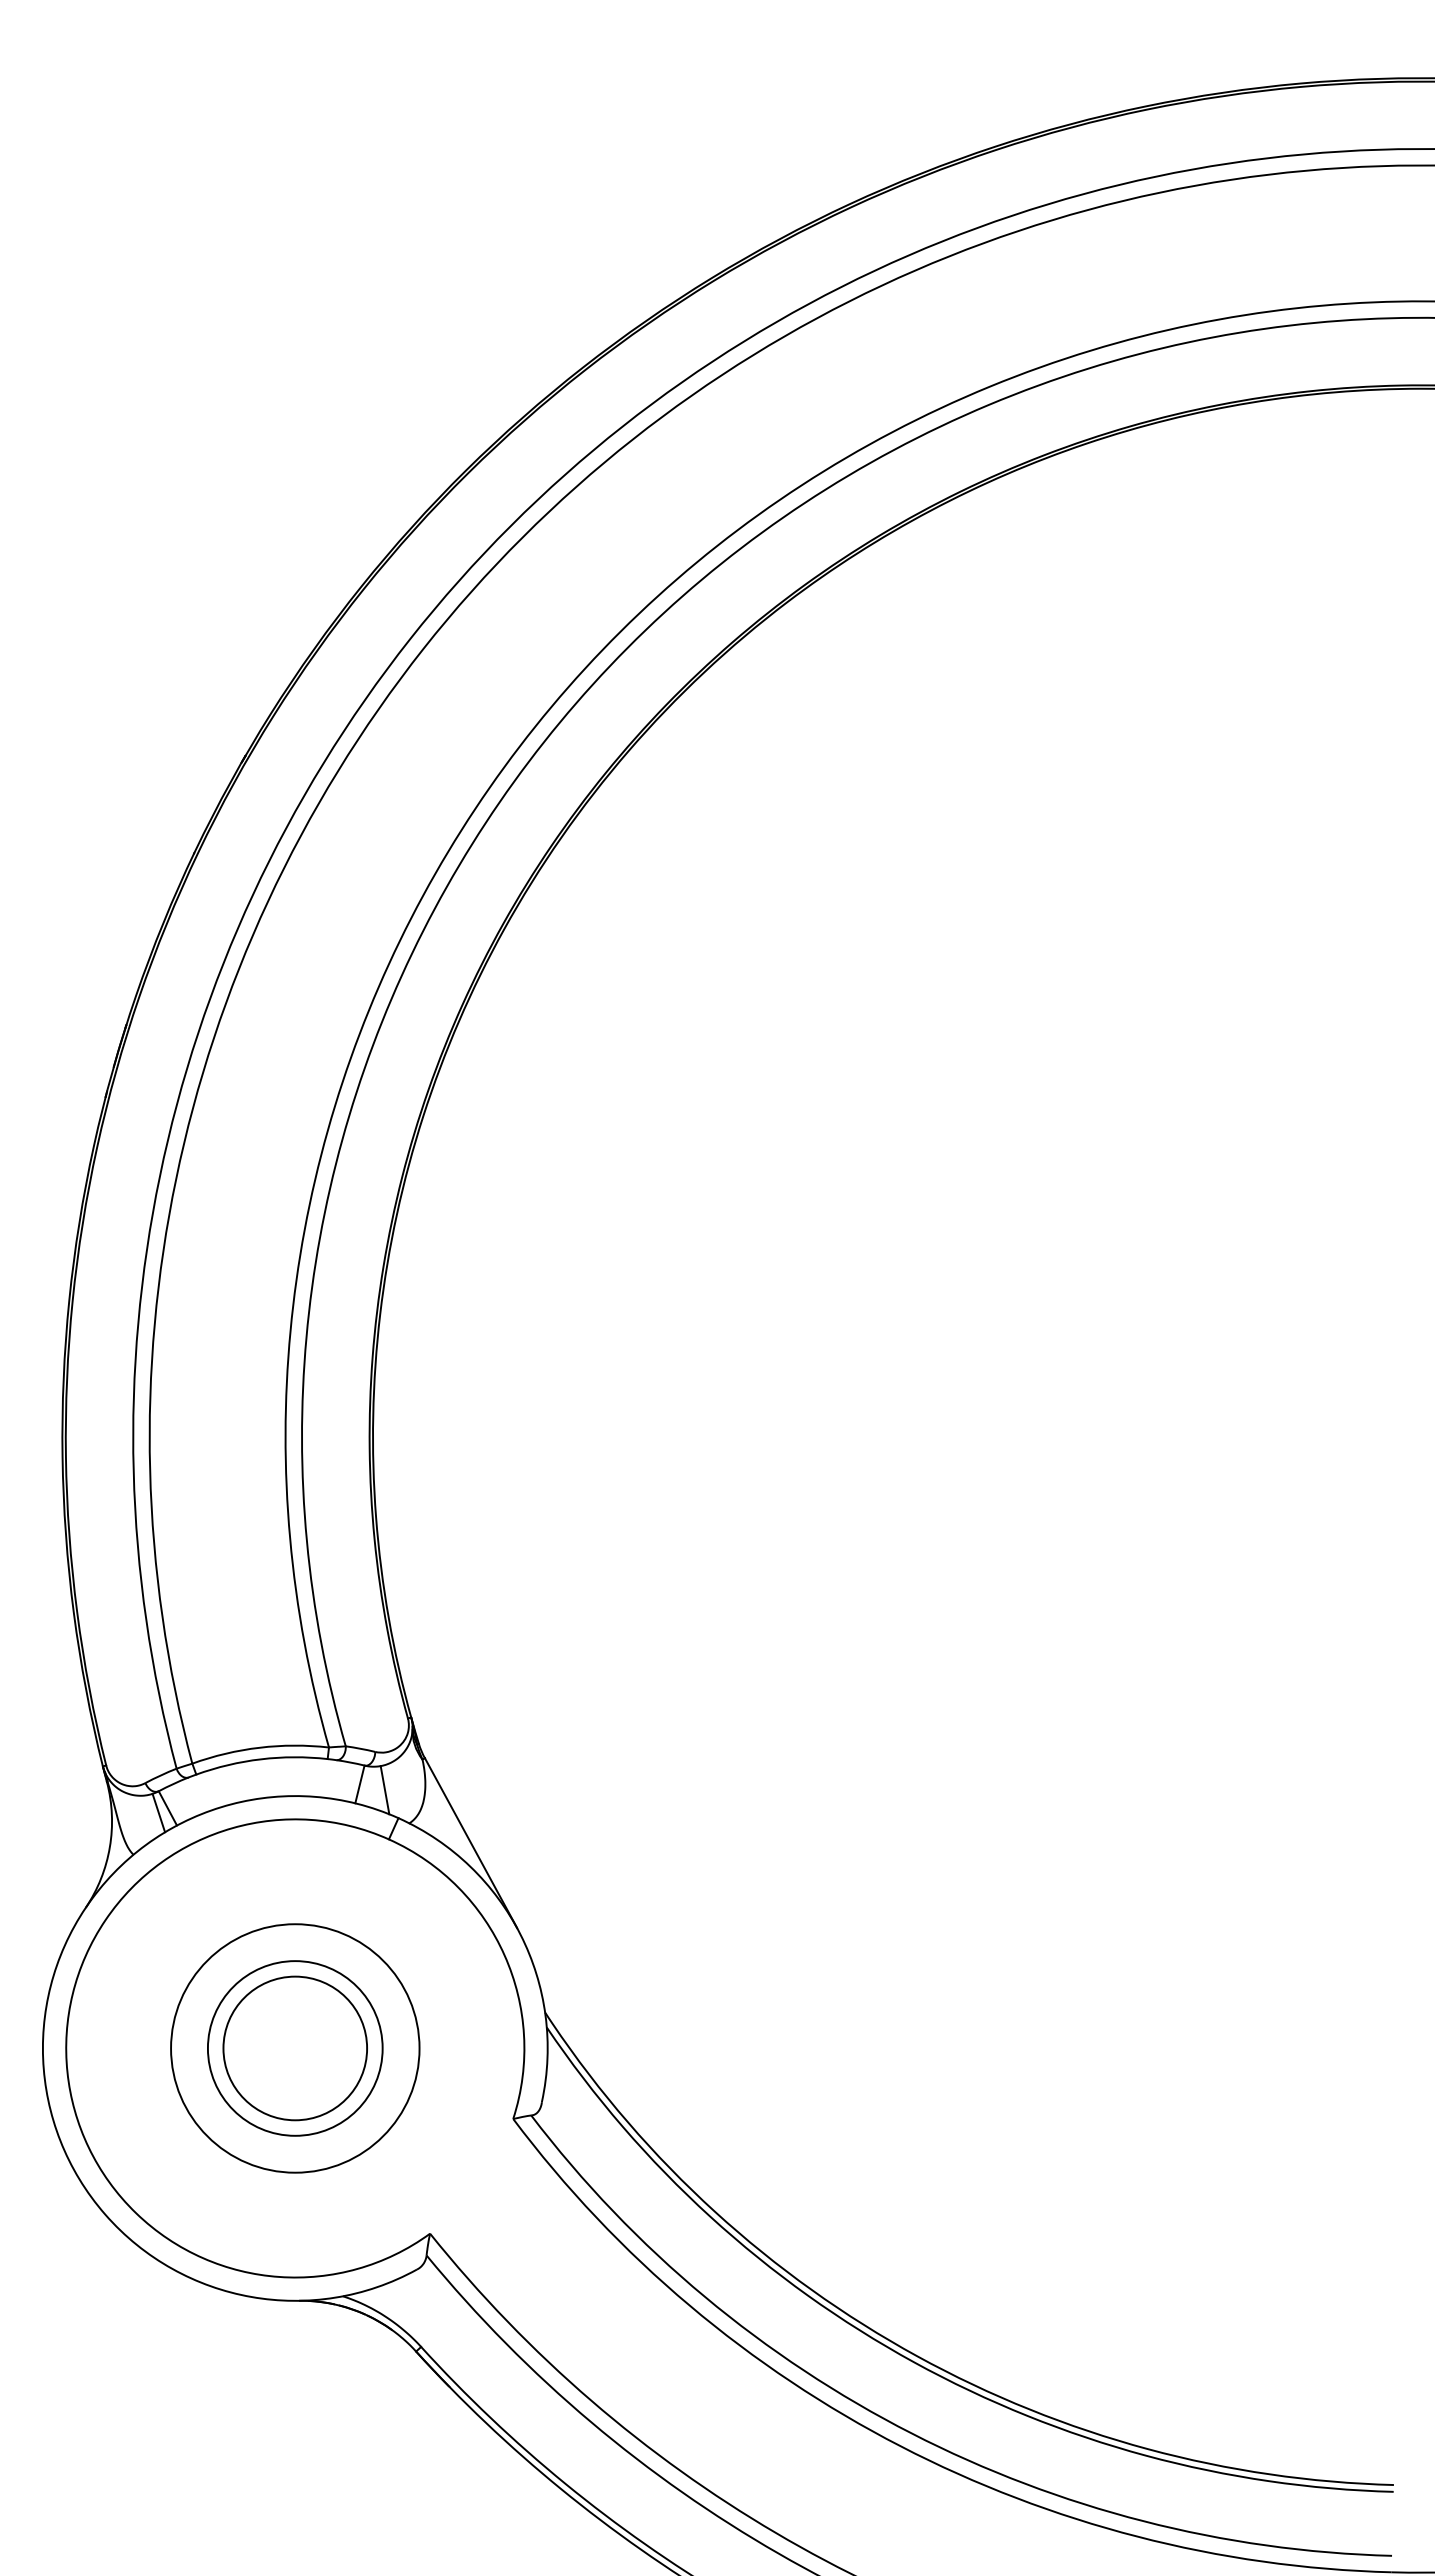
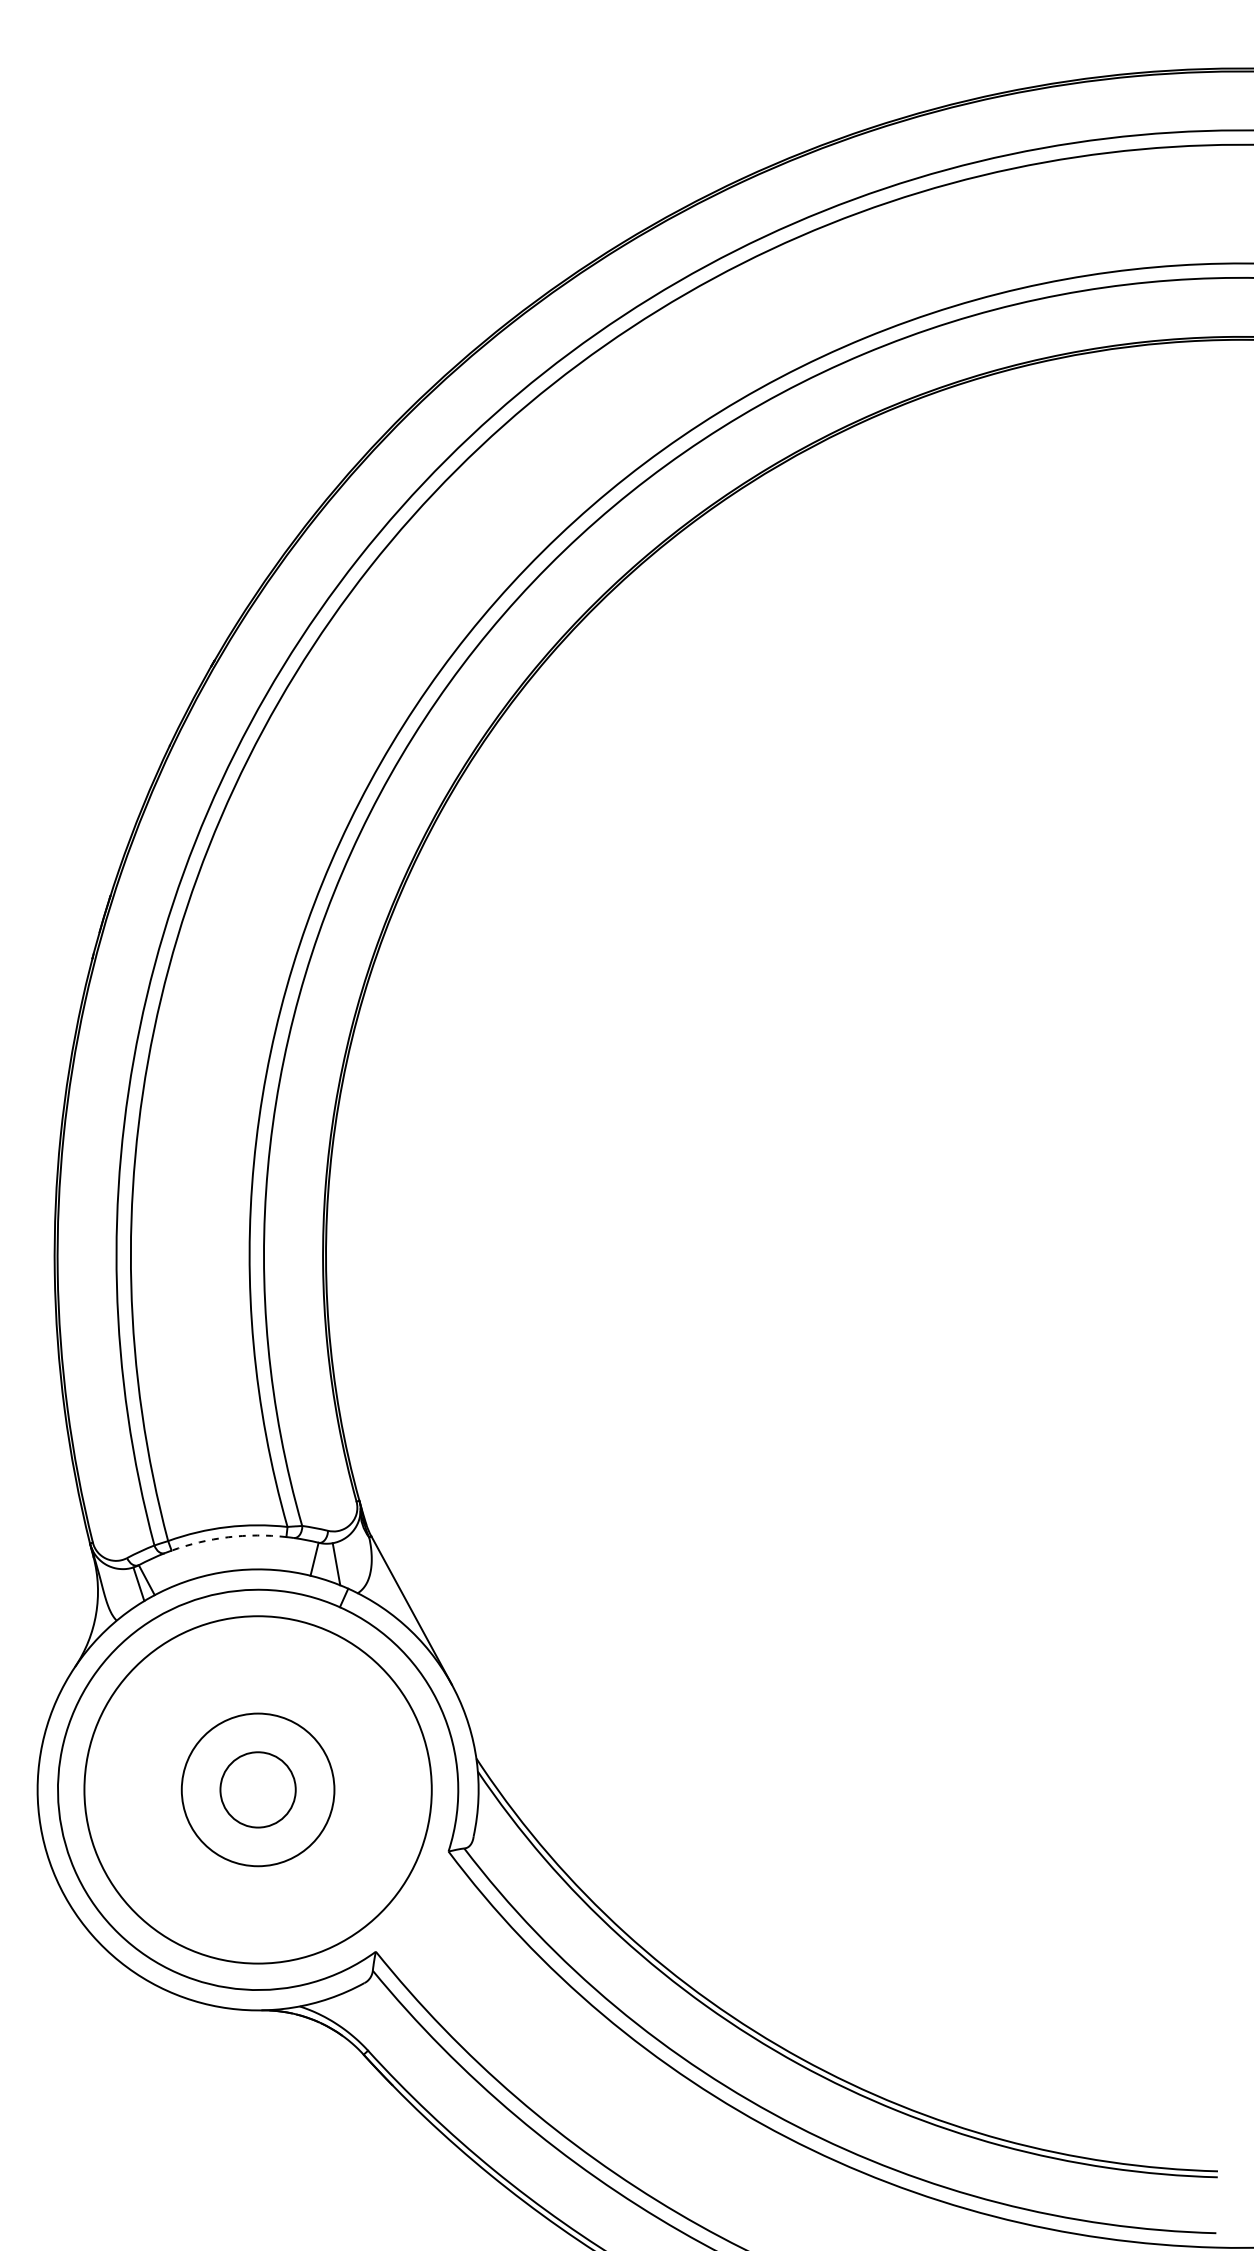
arc: (261, 1759) -> (228, 1537), solid -> dashed
circle: (295, 2048) -> (258, 1789), size x0.6
circle: (295, 2048) -> (258, 1789), size x1.6

